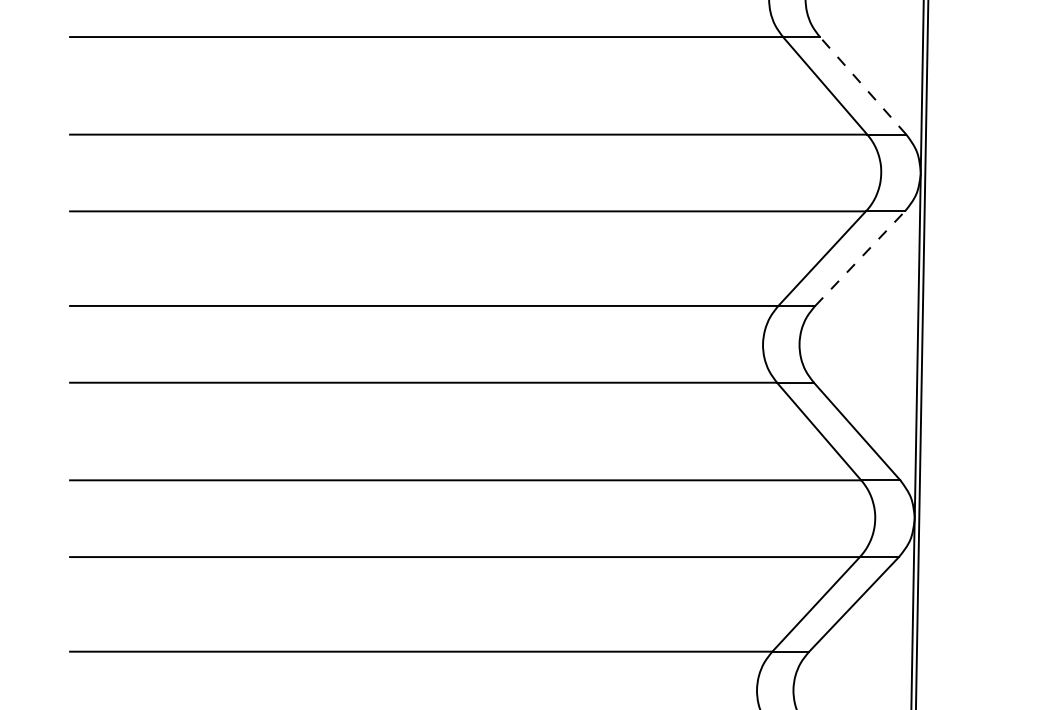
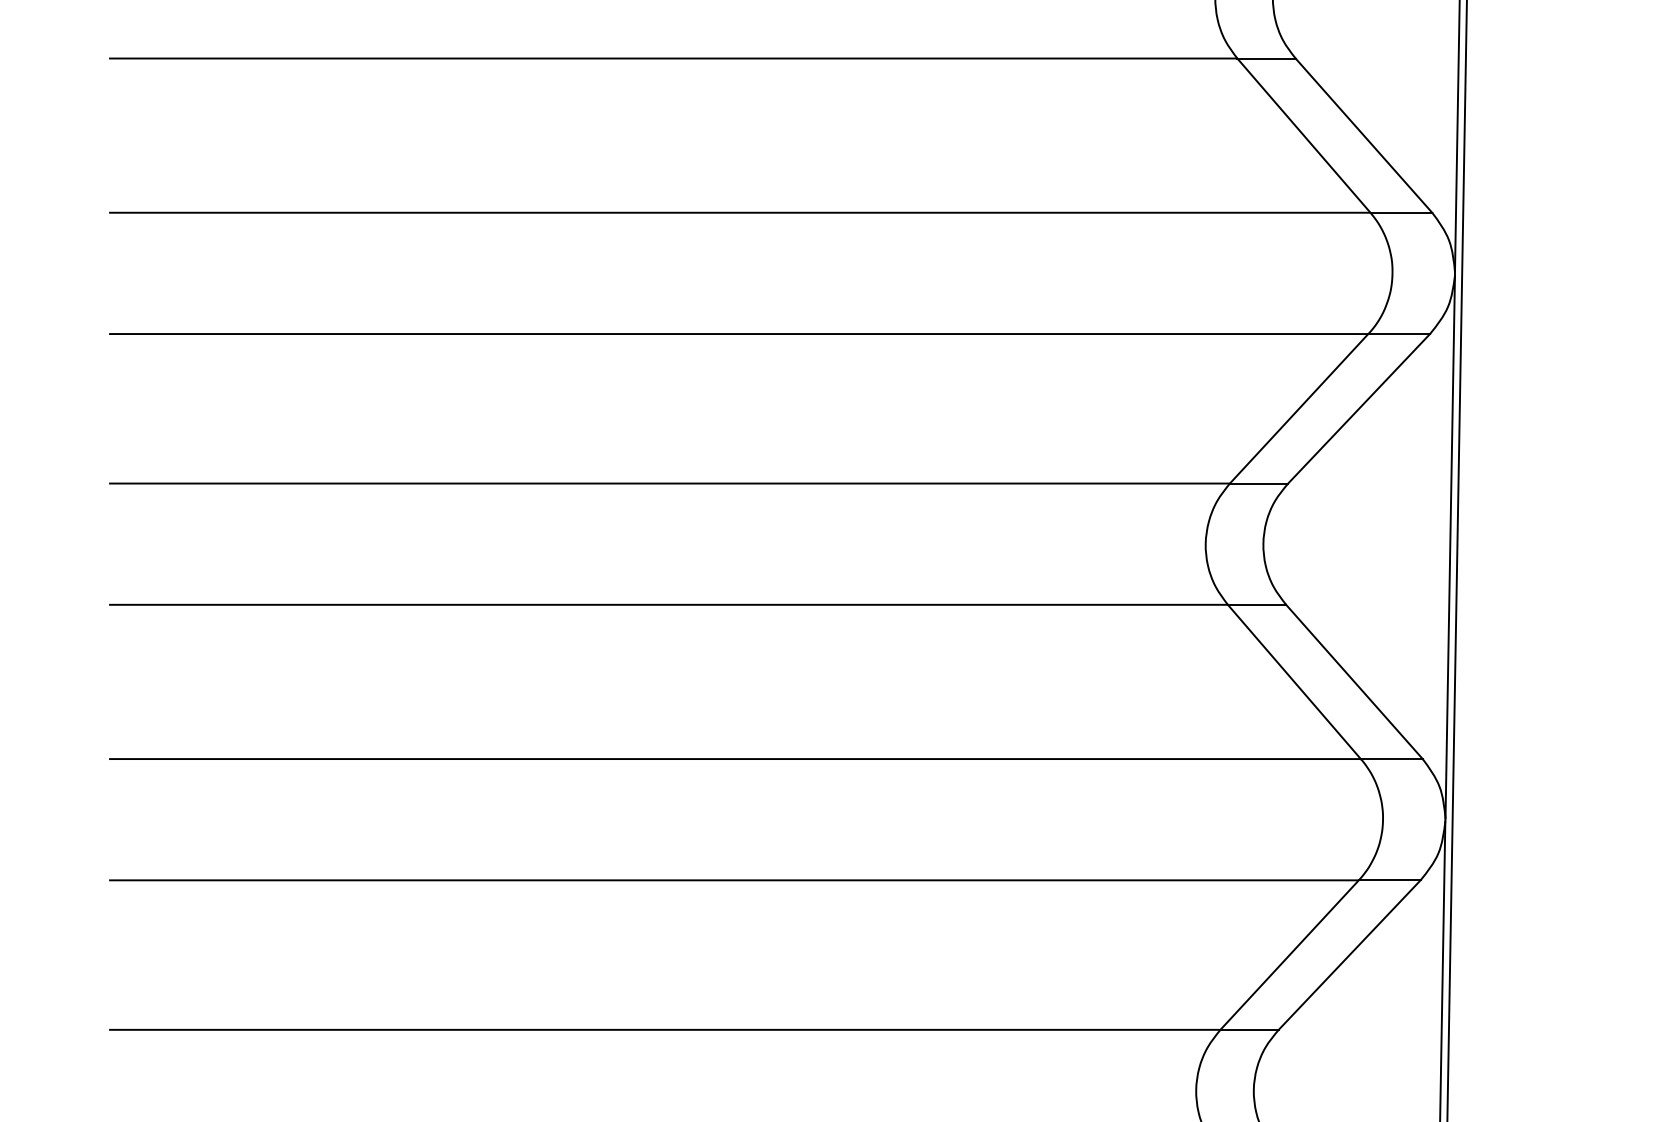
line: (862, 85) -> (1362, 135), dashed -> solid
line: (860, 258) -> (1359, 408), dashed -> solid

